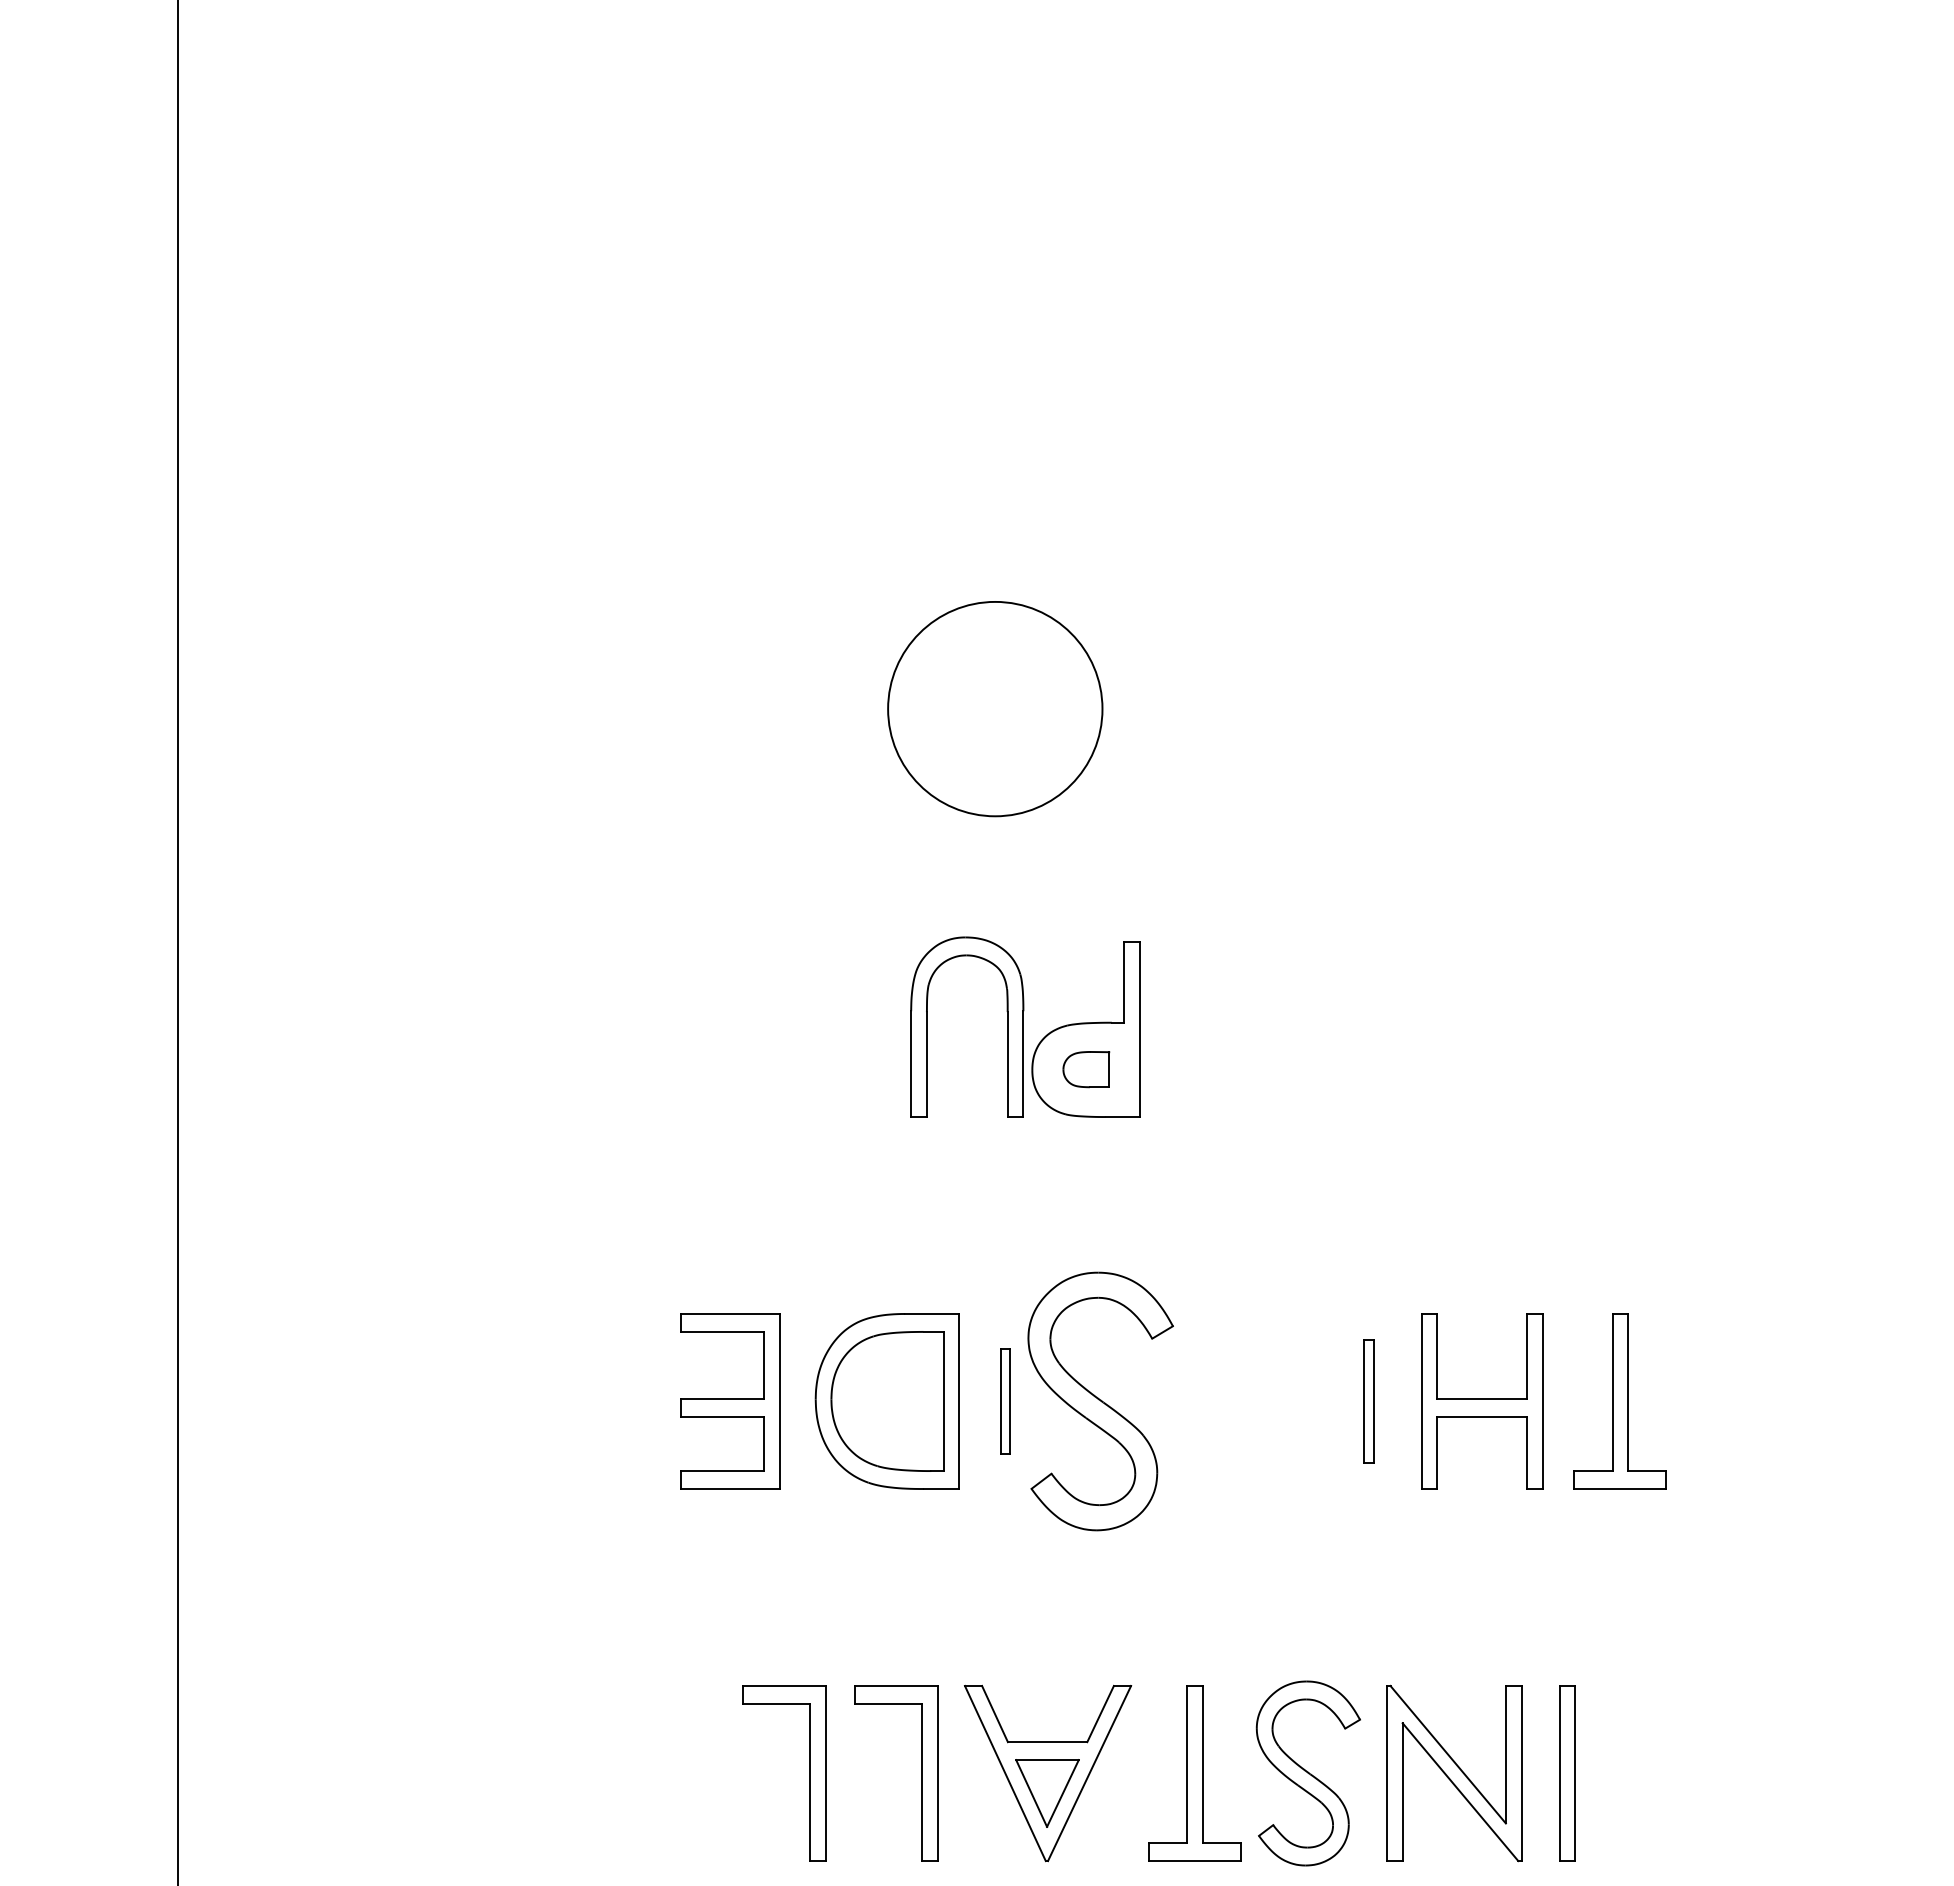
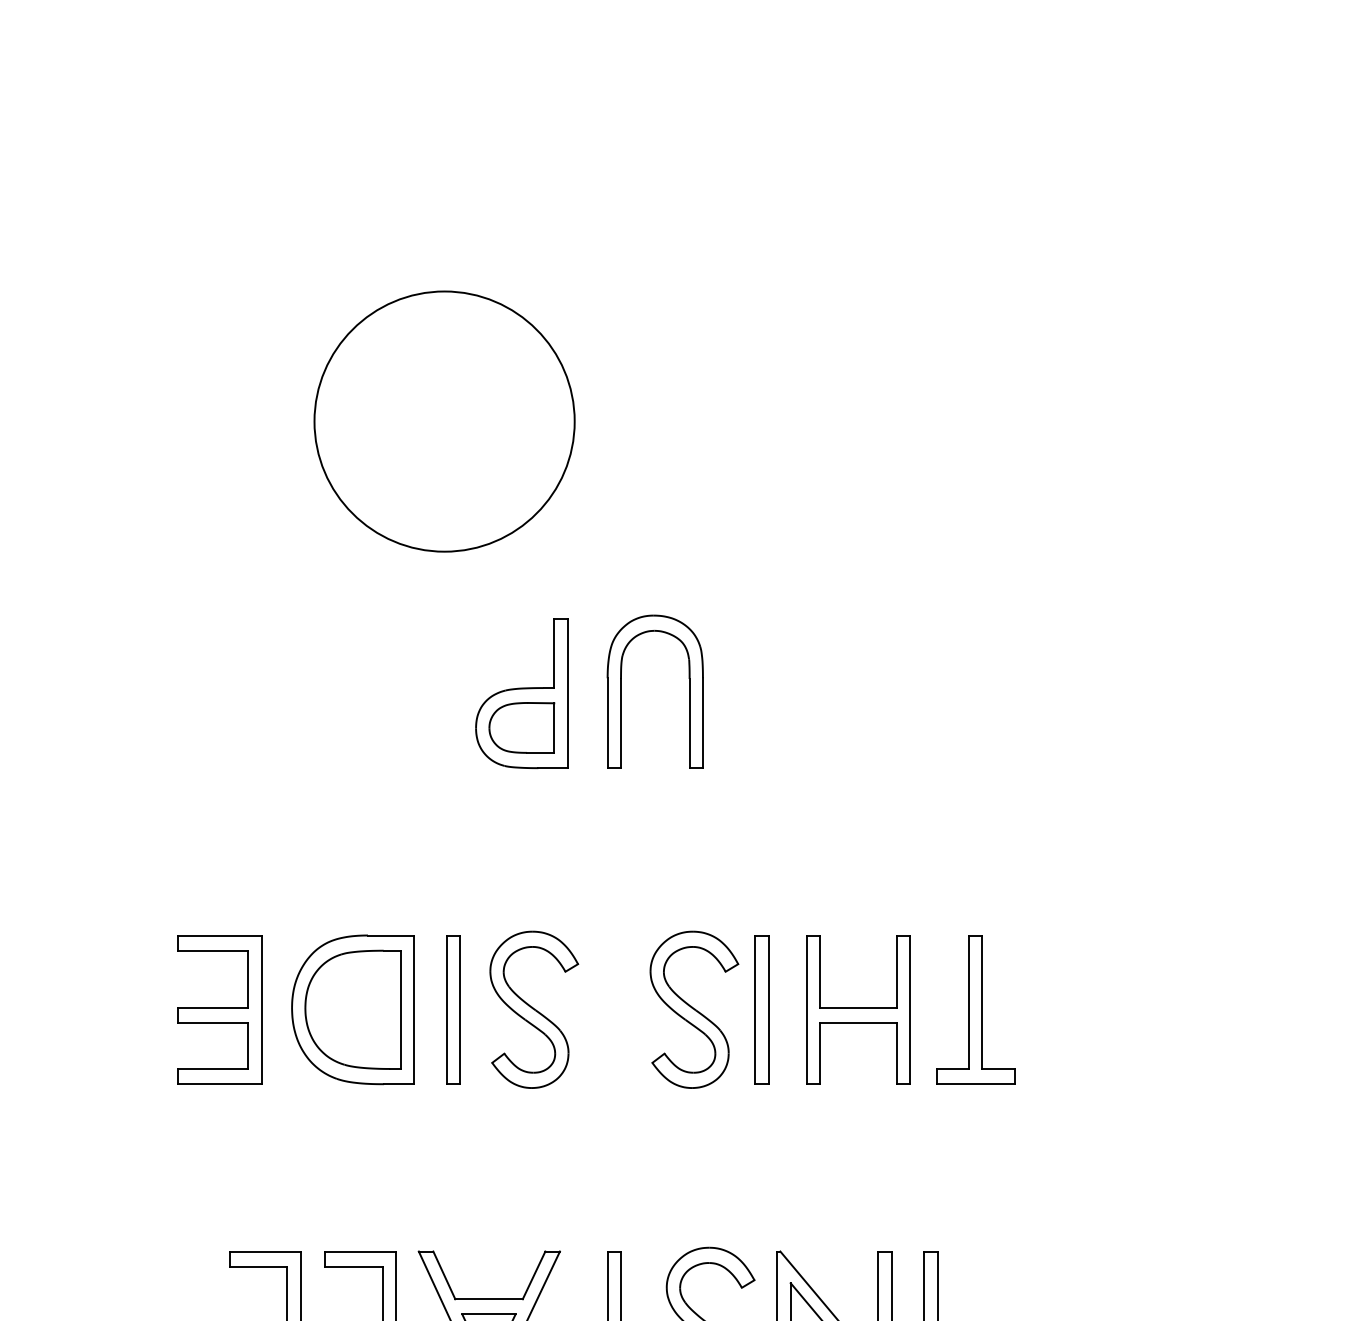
circle: (995, 708) -> (444, 421), size x1.43
part: (927, 1026) -> (621, 691), moved
part: (1086, 1069) -> (522, 727), size x1.67
part: (1005, 1401) -> (453, 1009), size x1.67
part: (1100, 1401) -> (533, 1009), size x0.71
part: (1288, 1401) -> (693, 1009), added
part: (1368, 1401) -> (761, 1009), size x1.43

